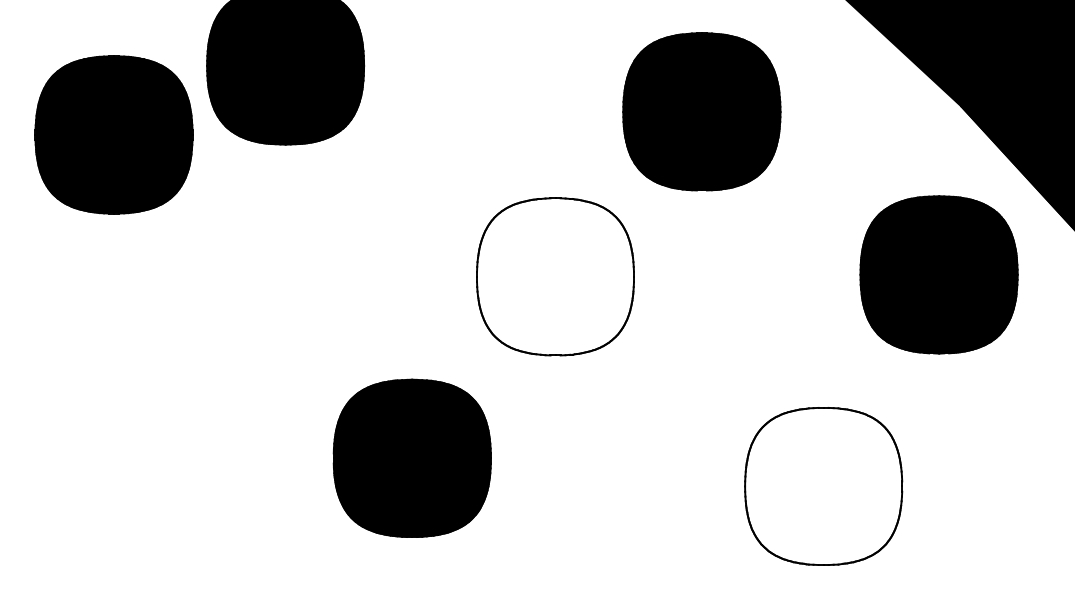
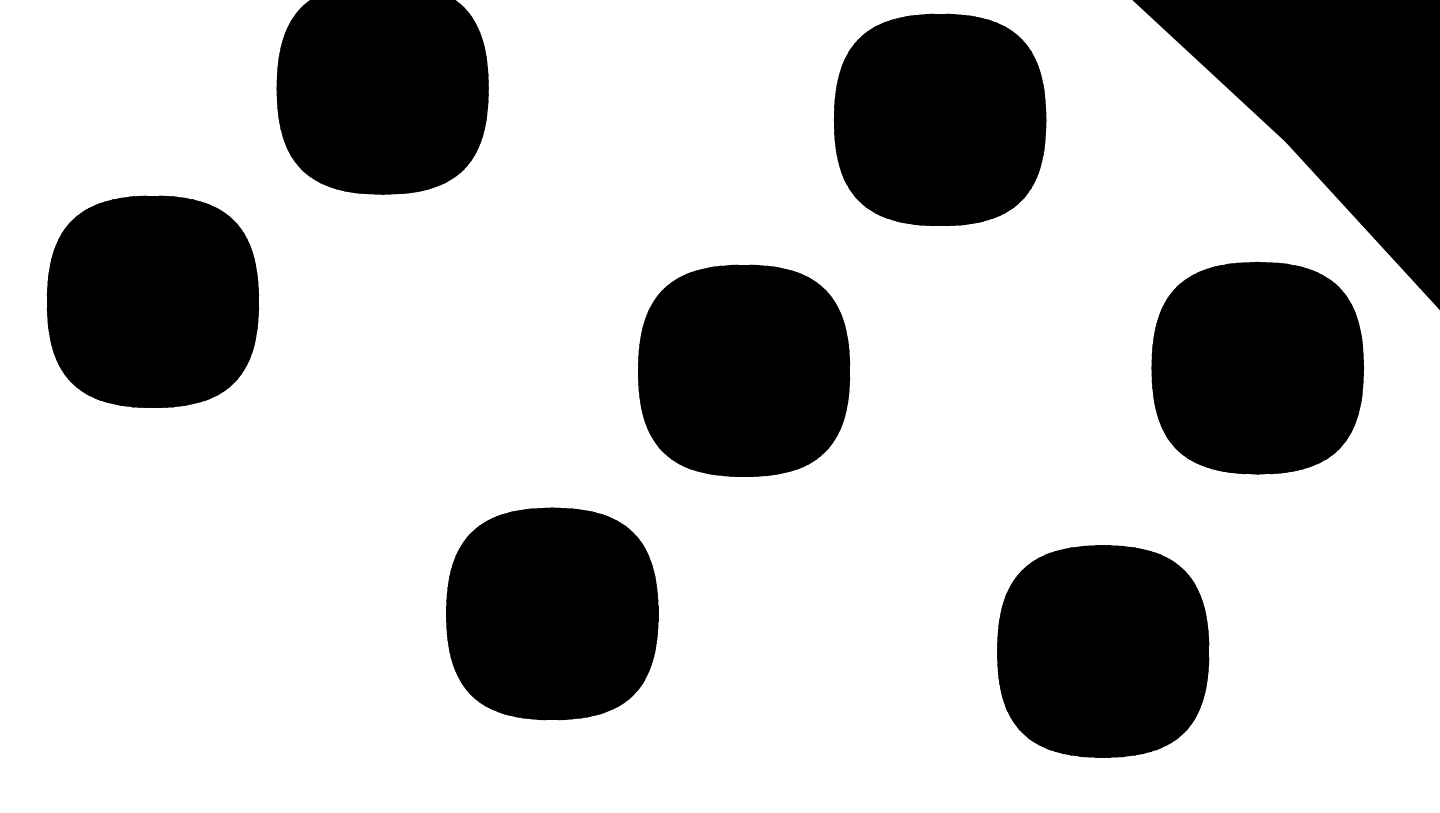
part: (701, 111) -> (939, 119), moved
part: (113, 134) -> (152, 301), moved
fill: (555, 276) -> (744, 370), added
fill: (823, 486) -> (1102, 651), added

